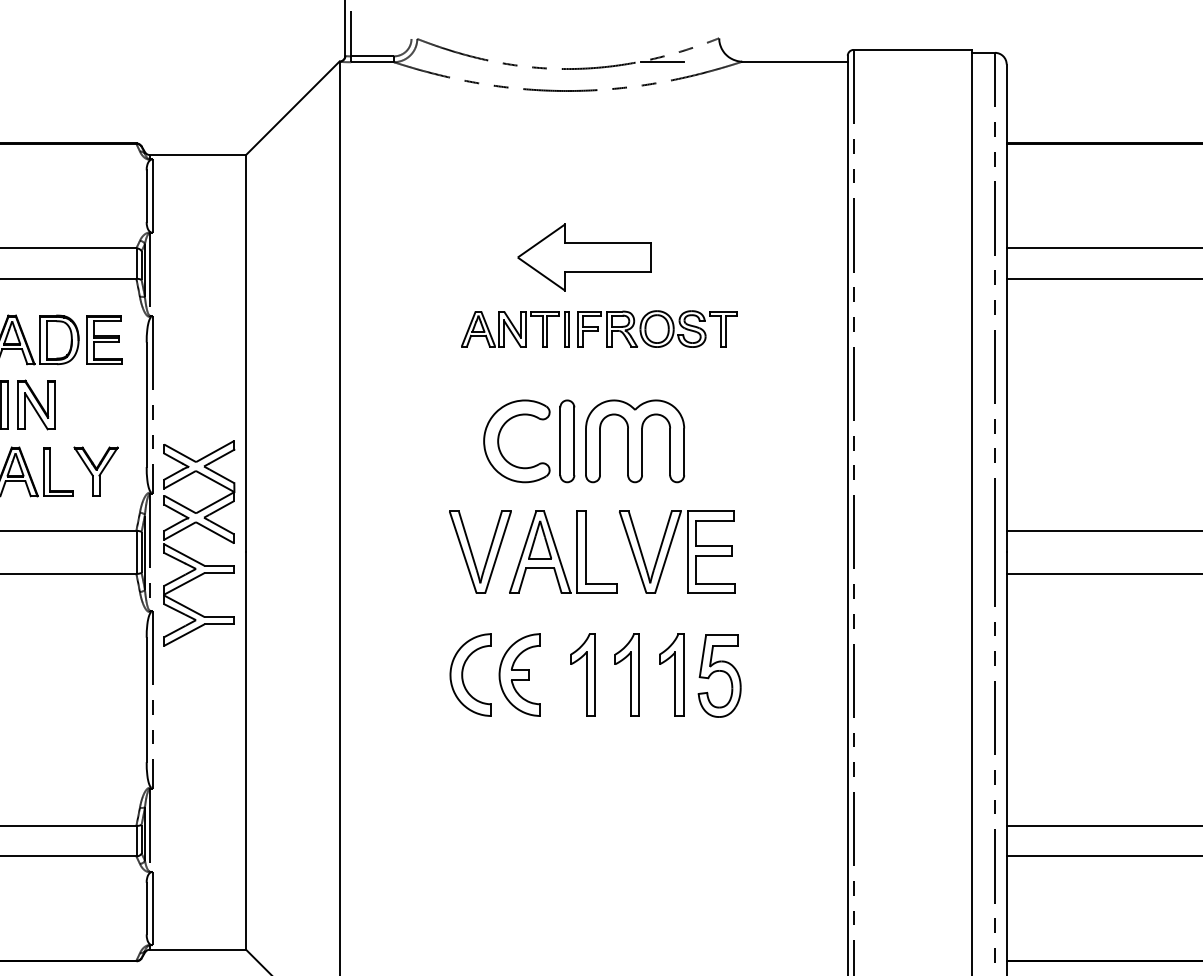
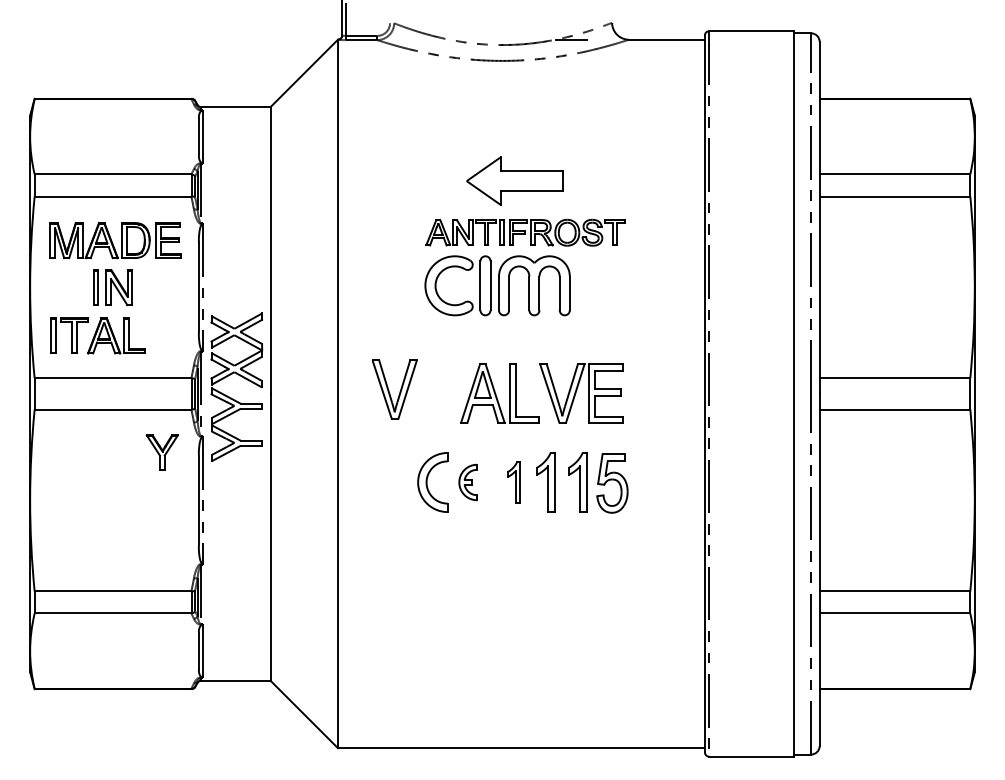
part: (583, 440) -> (497, 285), moved
part: (94, 471) -> (161, 452), moved
part: (480, 551) -> (394, 389), moved
part: (518, 675) -> (467, 482), size x0.6
part: (582, 675) -> (513, 482), size x0.7

